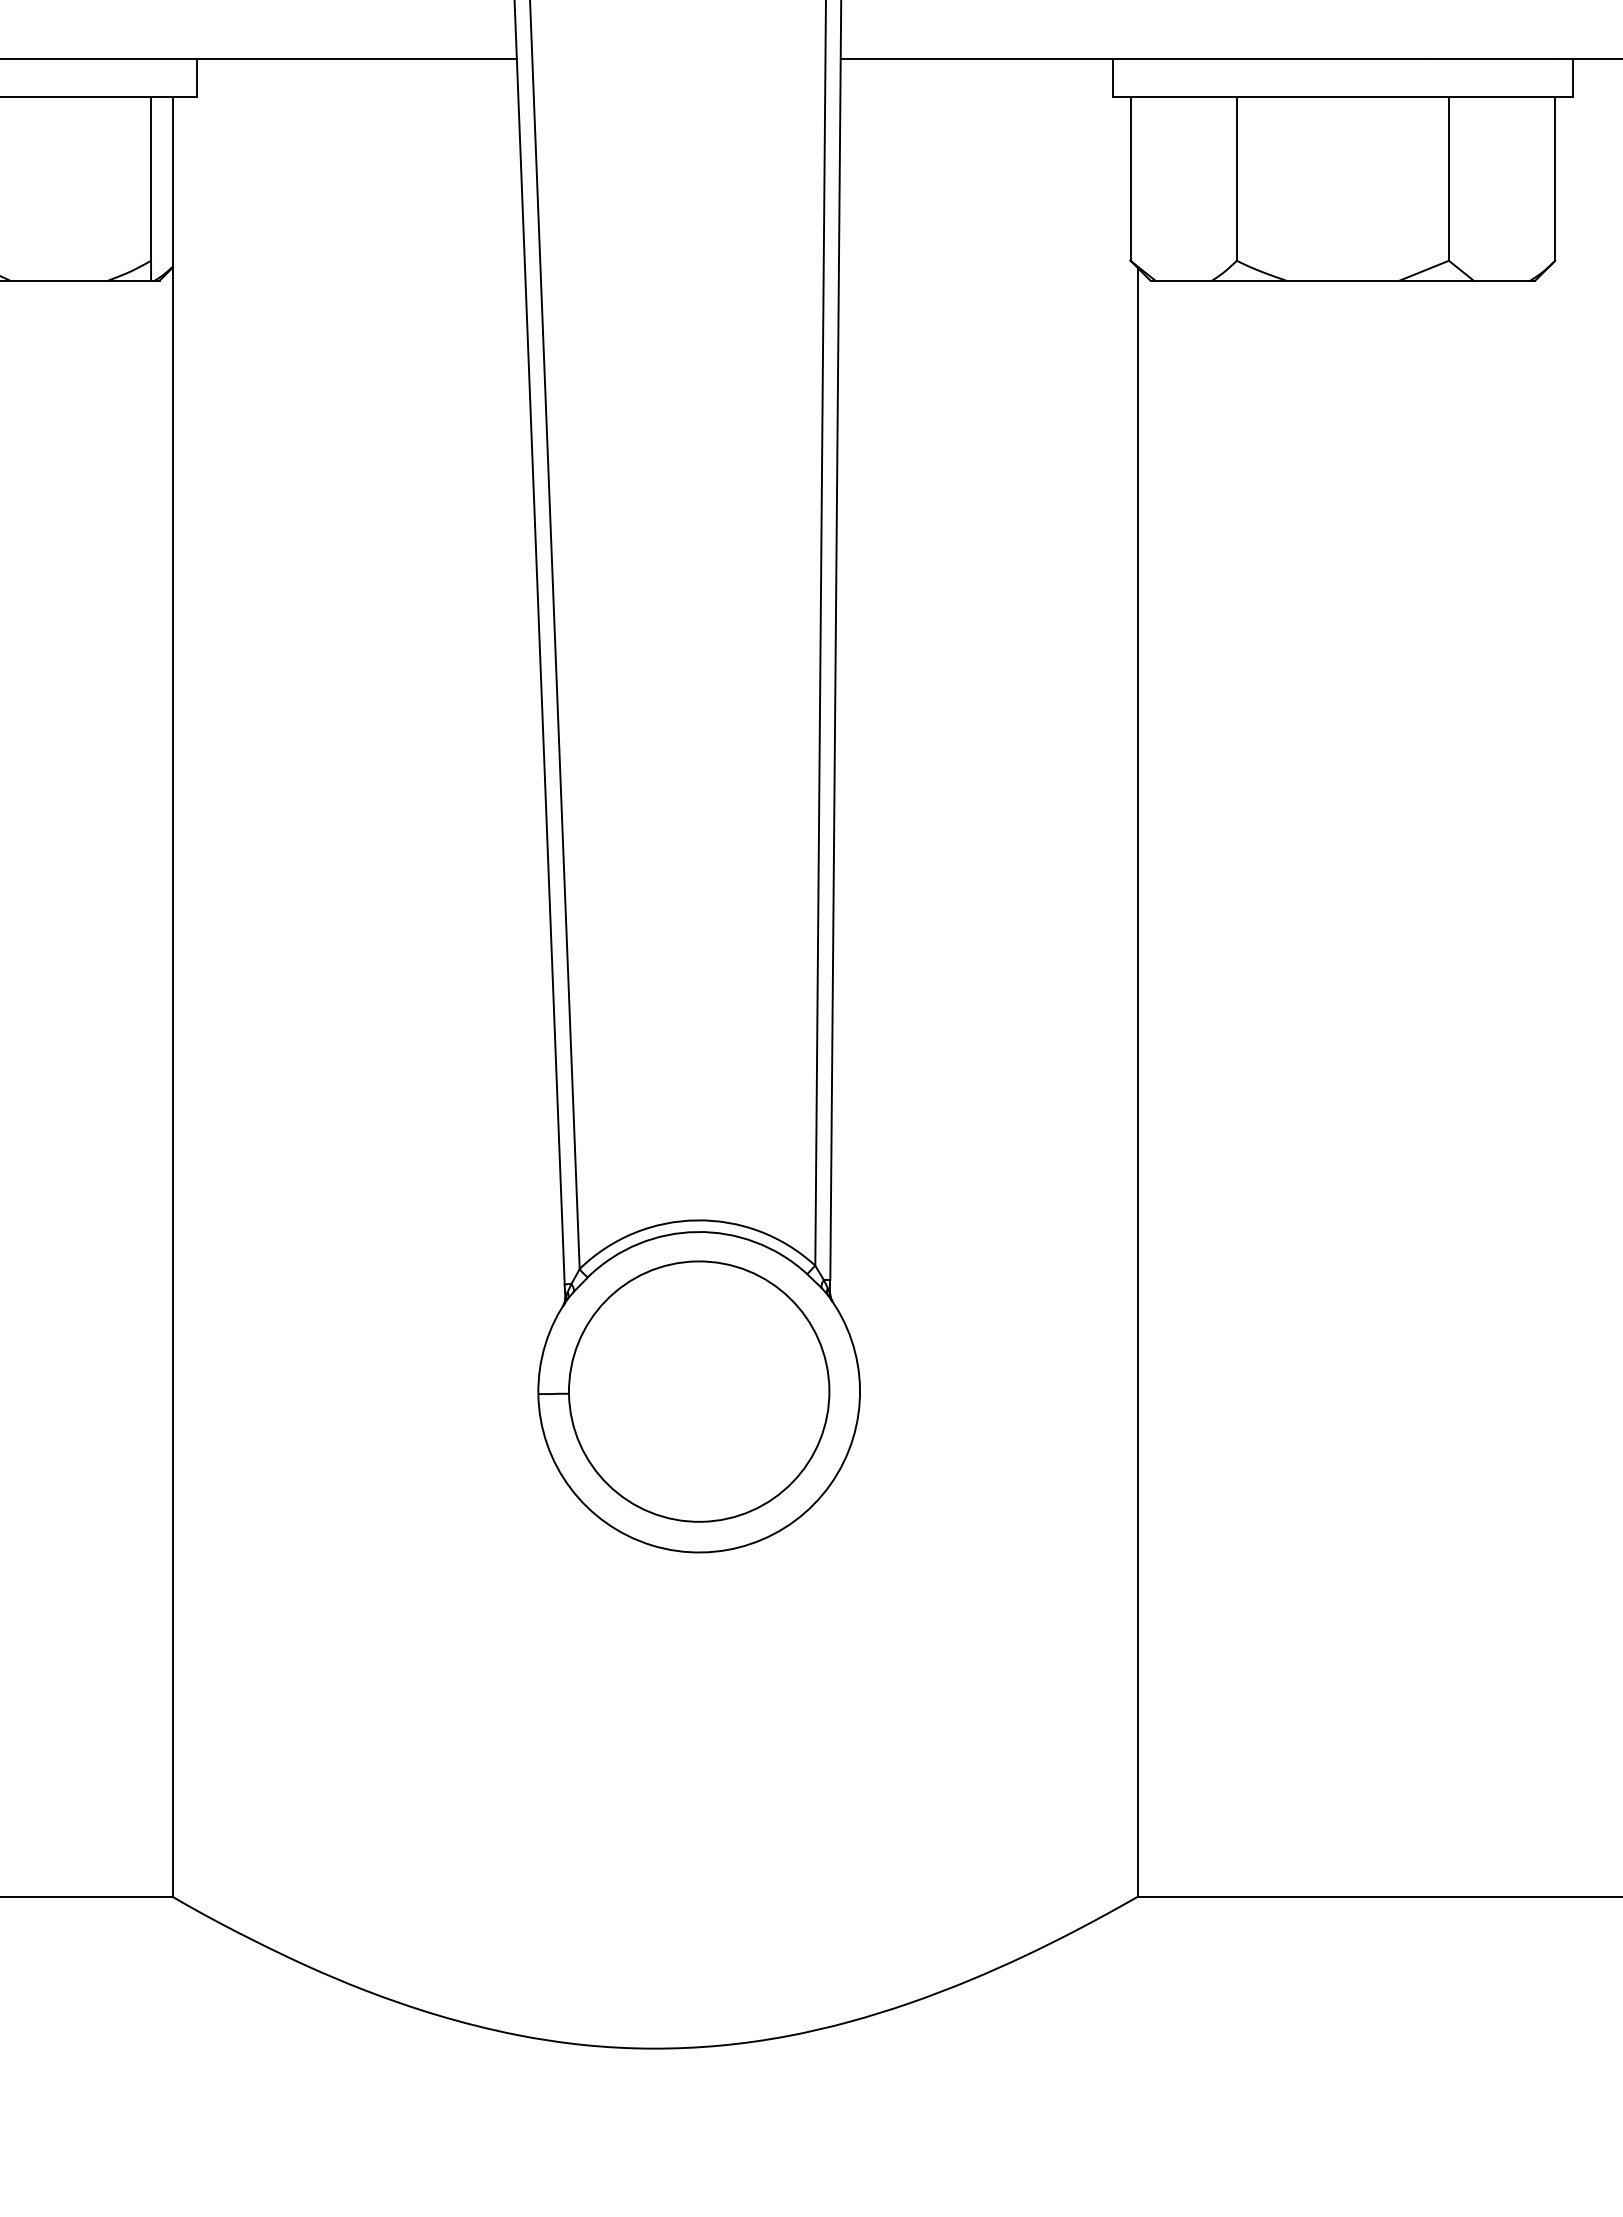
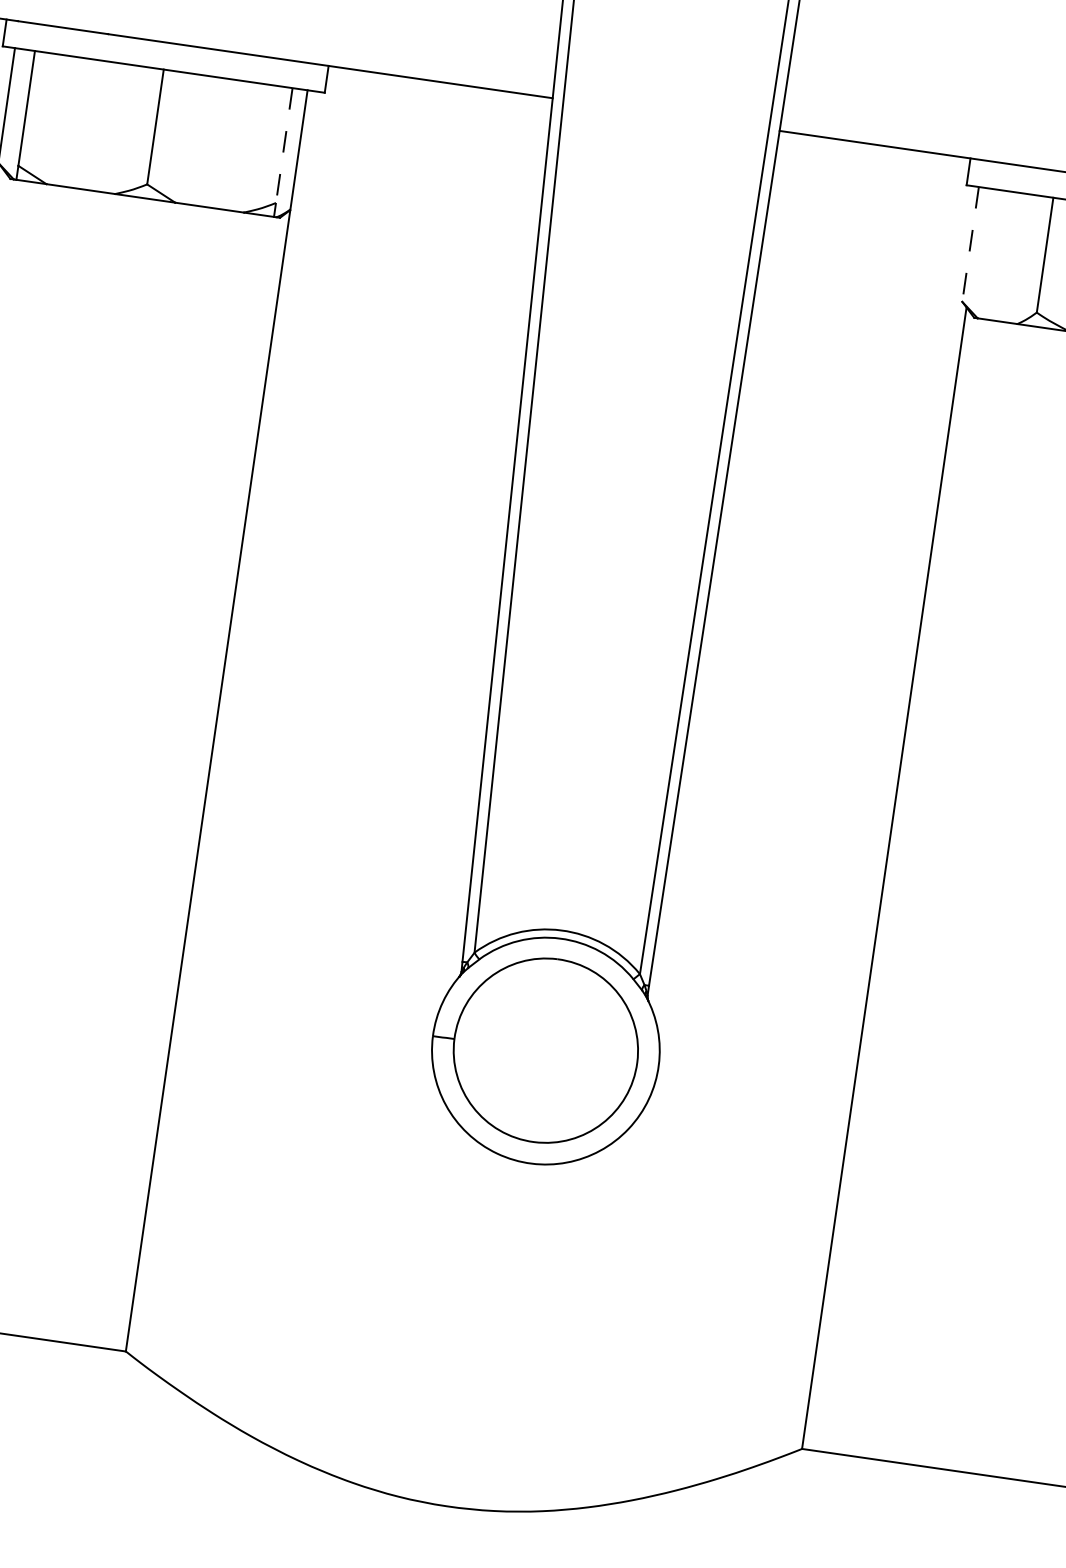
line: (151, 178) -> (284, 145), solid -> dashed
line: (1130, 178) -> (970, 244), solid -> dashed

